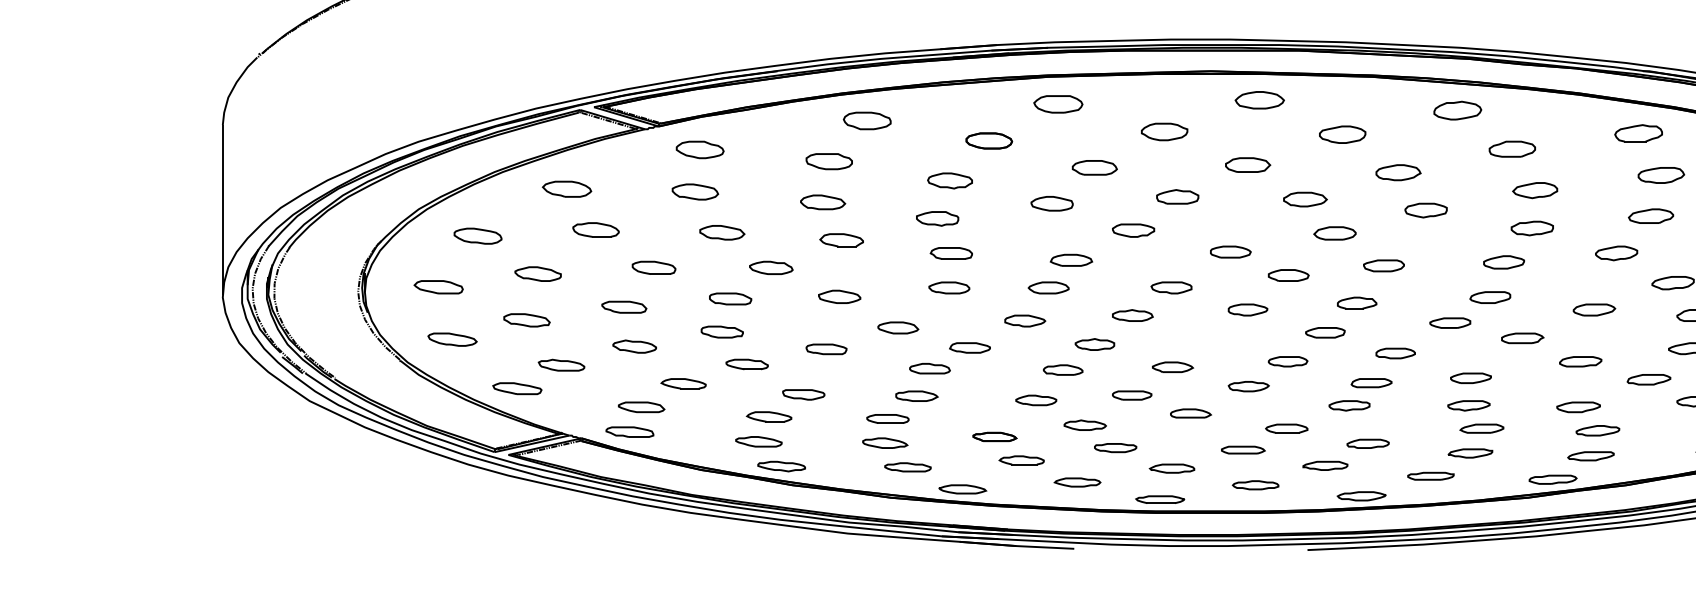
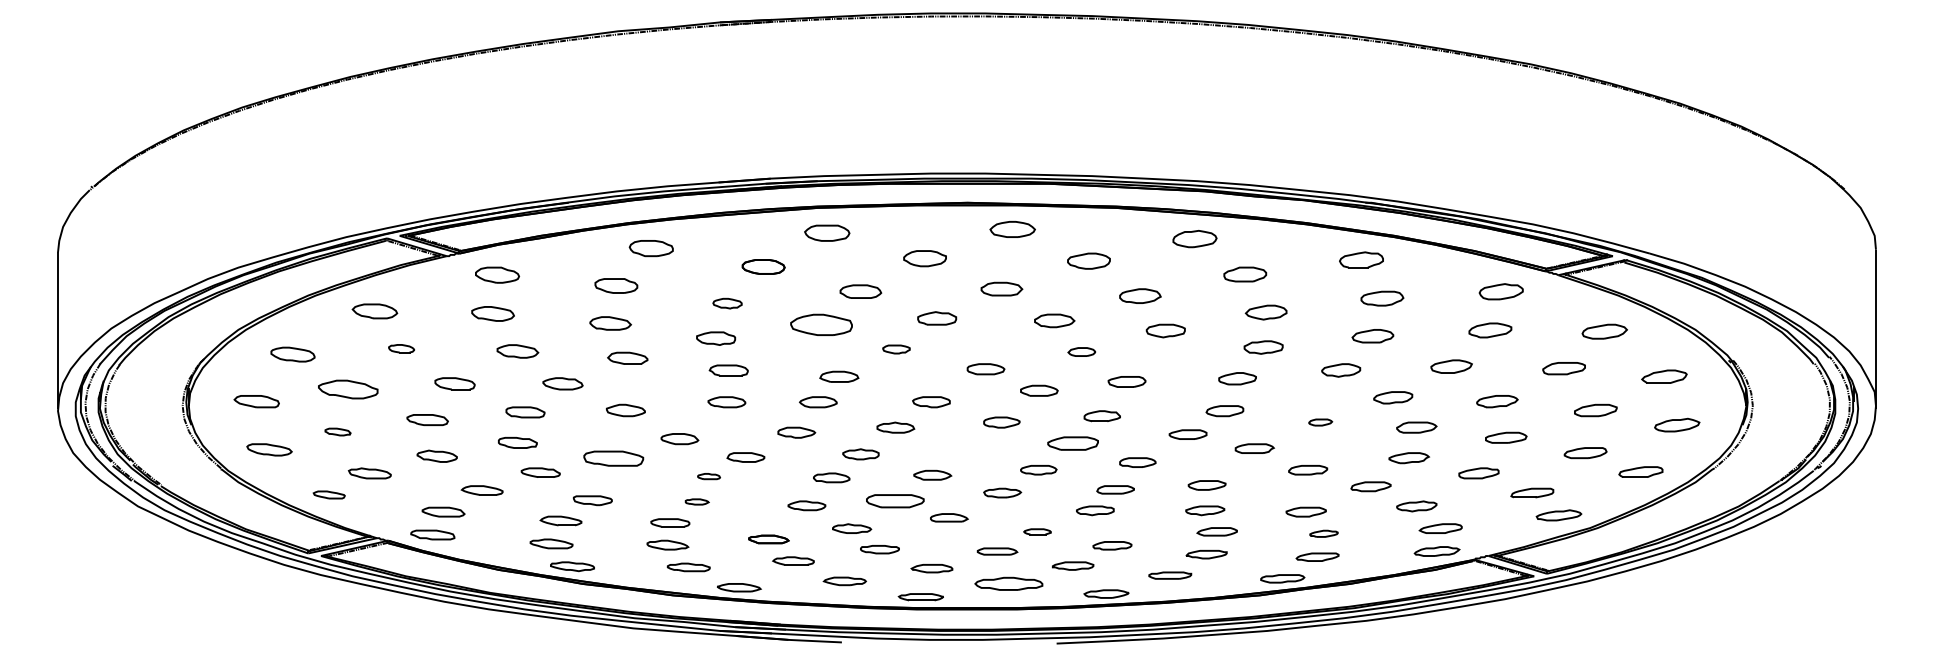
part: (950, 180) -> (727, 303), size x0.7
part: (1052, 203) -> (821, 324), size x1.6
part: (595, 229) -> (401, 348), size x0.6
part: (1133, 230) -> (896, 349), size x0.7
part: (1334, 232) -> (1081, 351), size x0.7
part: (538, 274) -> (348, 389), size x1.4
part: (1594, 309) -> (1320, 422), size x0.6
part: (526, 319) -> (337, 431), size x0.6
part: (1324, 332) -> (1072, 443), size x1.4
part: (826, 349) -> (613, 458), size x1.6
part: (929, 368) -> (708, 476), size x0.6
part: (517, 388) -> (329, 494), size x0.7
part: (917, 395) -> (697, 501), size x0.6
part: (1131, 395) -> (894, 501), size x1.6
part: (1286, 428) -> (1037, 531), size x0.7
part: (1597, 430) -> (1323, 533), size x0.7
part: (1255, 484) -> (1008, 583), size x1.6

